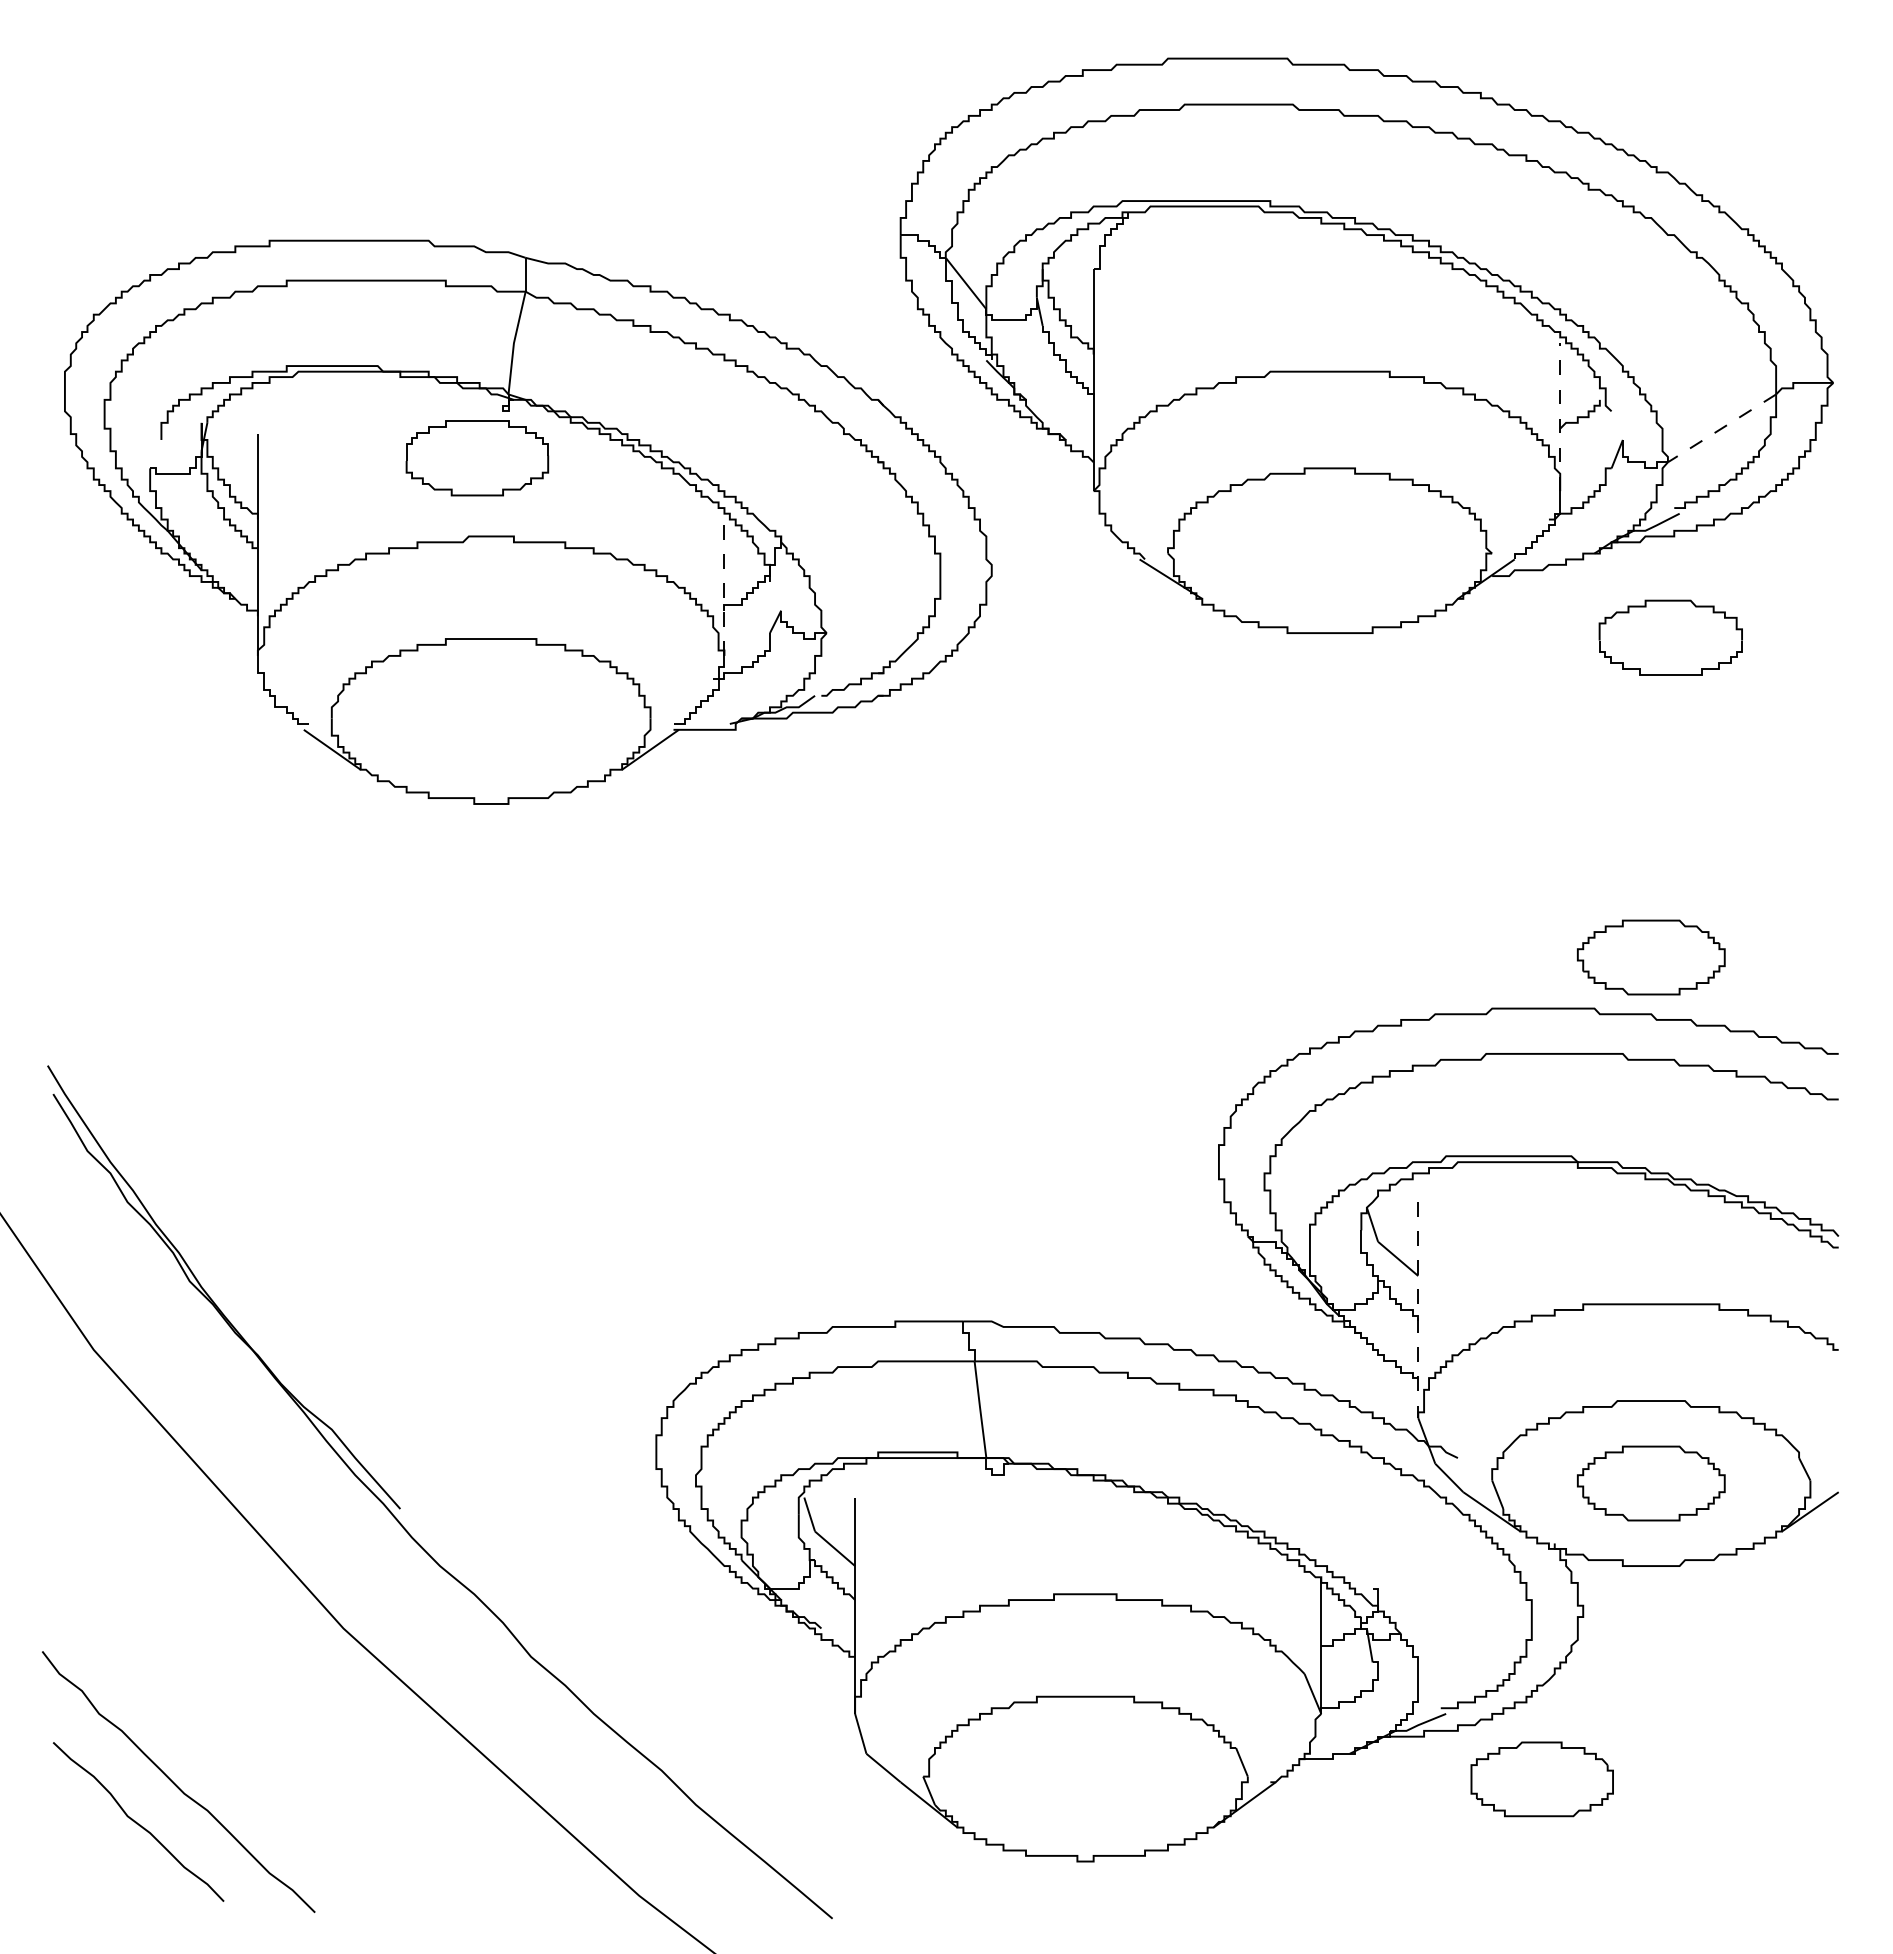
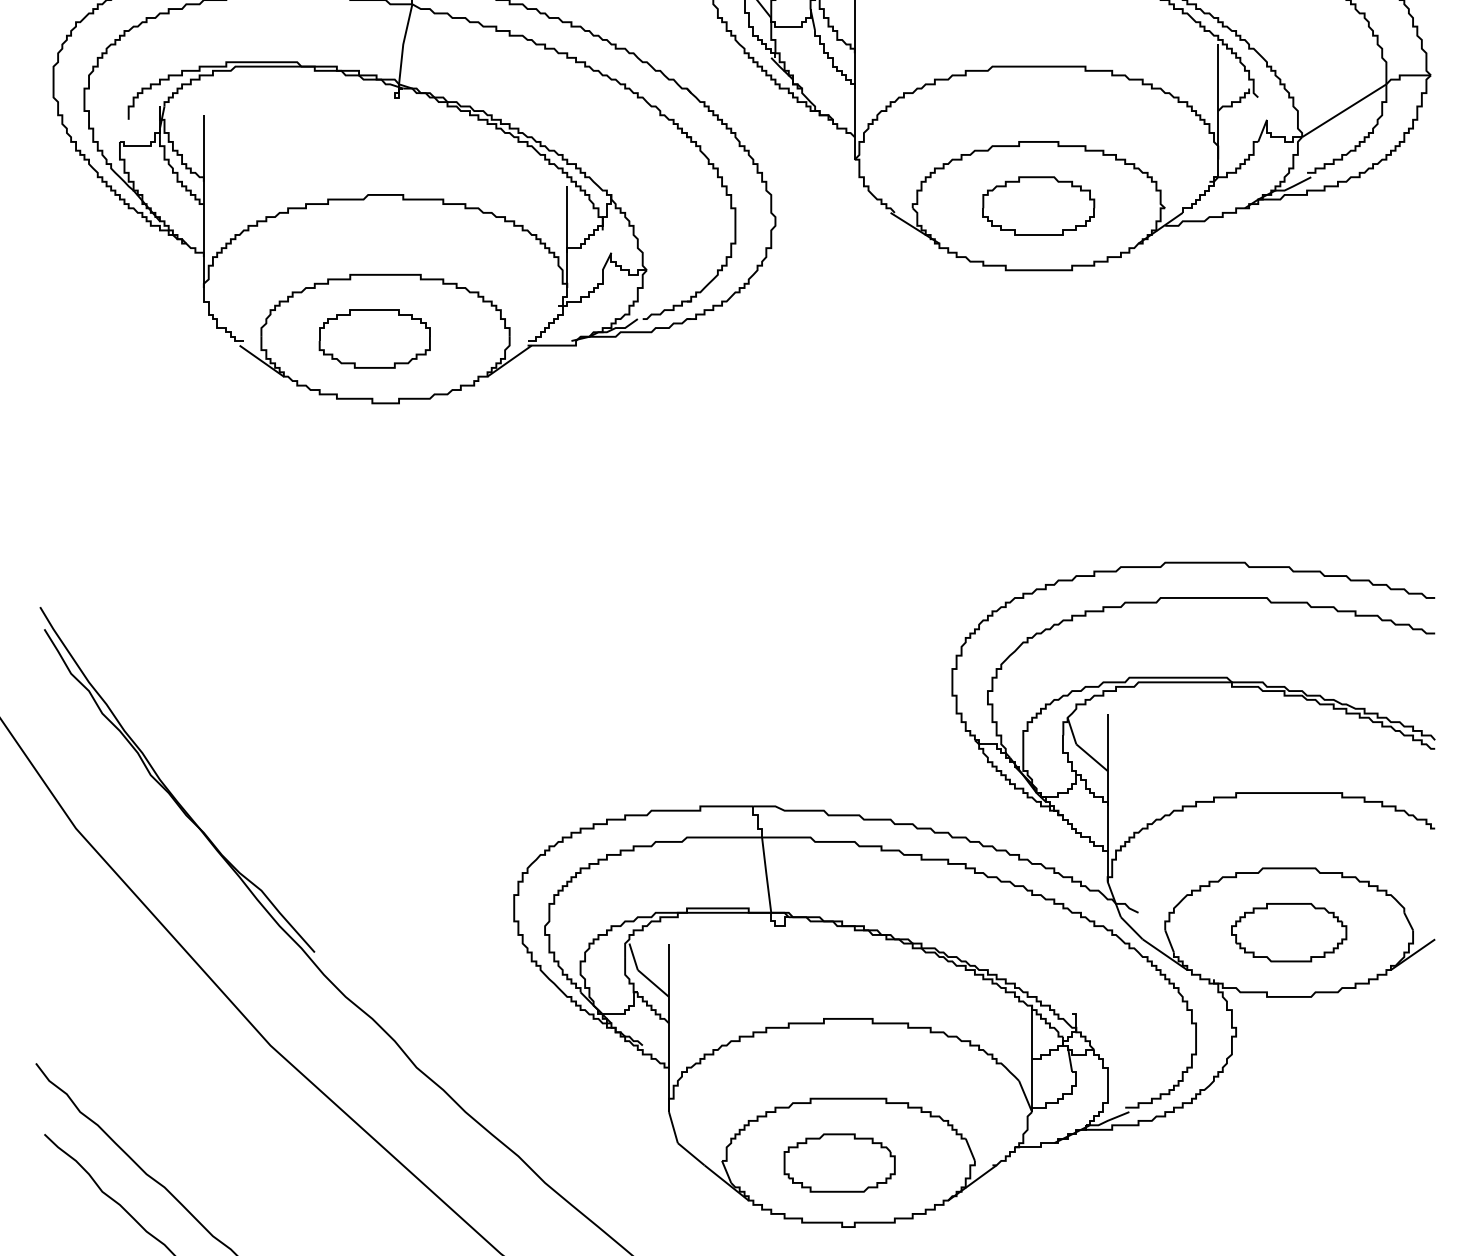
line: (1560, 417) -> (1218, 102), dashed -> solid
line: (1722, 428) -> (1344, 110), dashed -> solid
part: (477, 458) -> (374, 339), moved
line: (724, 590) -> (567, 237), dashed -> solid
part: (1670, 637) -> (1038, 205), moved
part: (1651, 957) -> (1289, 522), removed
line: (1418, 1310) -> (1107, 797), dashed -> solid
part: (1541, 1779) -> (839, 1163), moved

